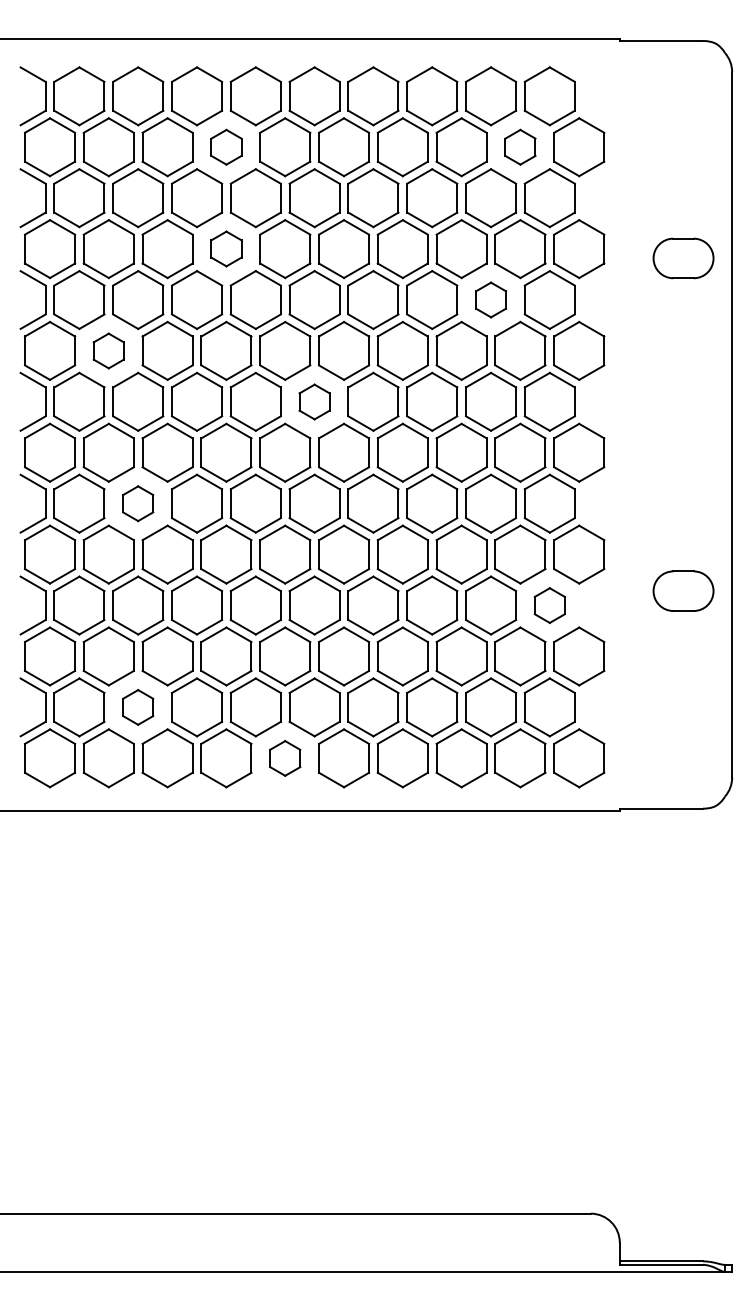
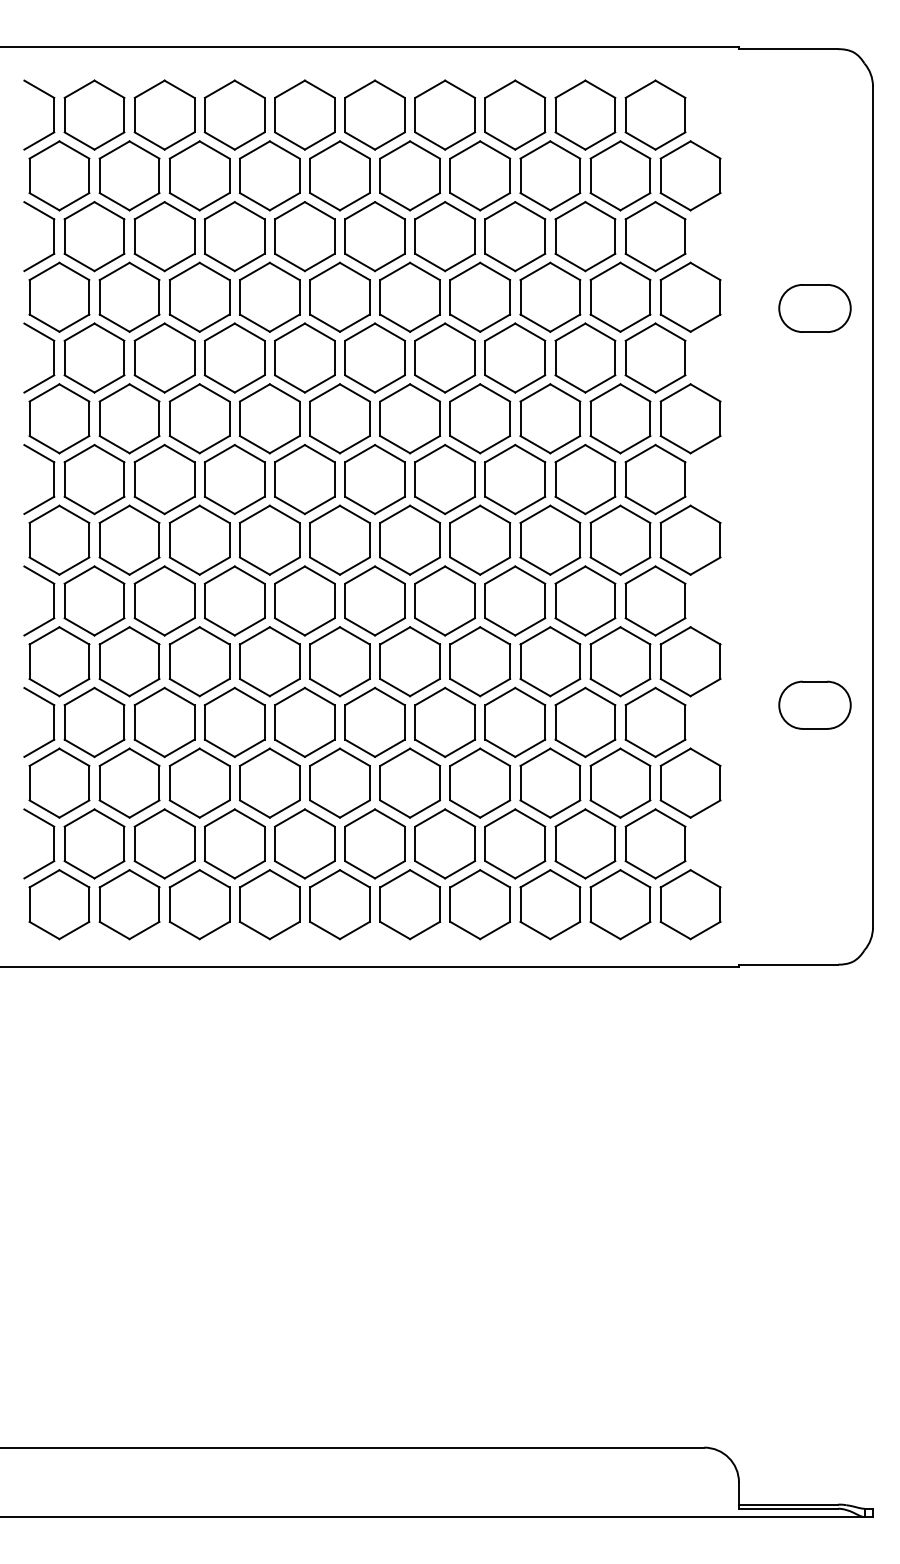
part: (226, 146) -> (269, 175), size x1.67
part: (520, 146) -> (620, 175), size x1.67
part: (226, 248) -> (269, 296), size x1.67
part: (491, 299) -> (585, 357), size x1.67
part: (108, 350) -> (129, 418), size x1.67
part: (314, 401) -> (374, 479), size x1.67
part: (138, 503) -> (164, 600), size x1.67
part: (549, 605) -> (655, 722), size x1.67
part: (138, 707) -> (164, 843), size x1.67
part: (284, 758) -> (339, 904), size x1.67

